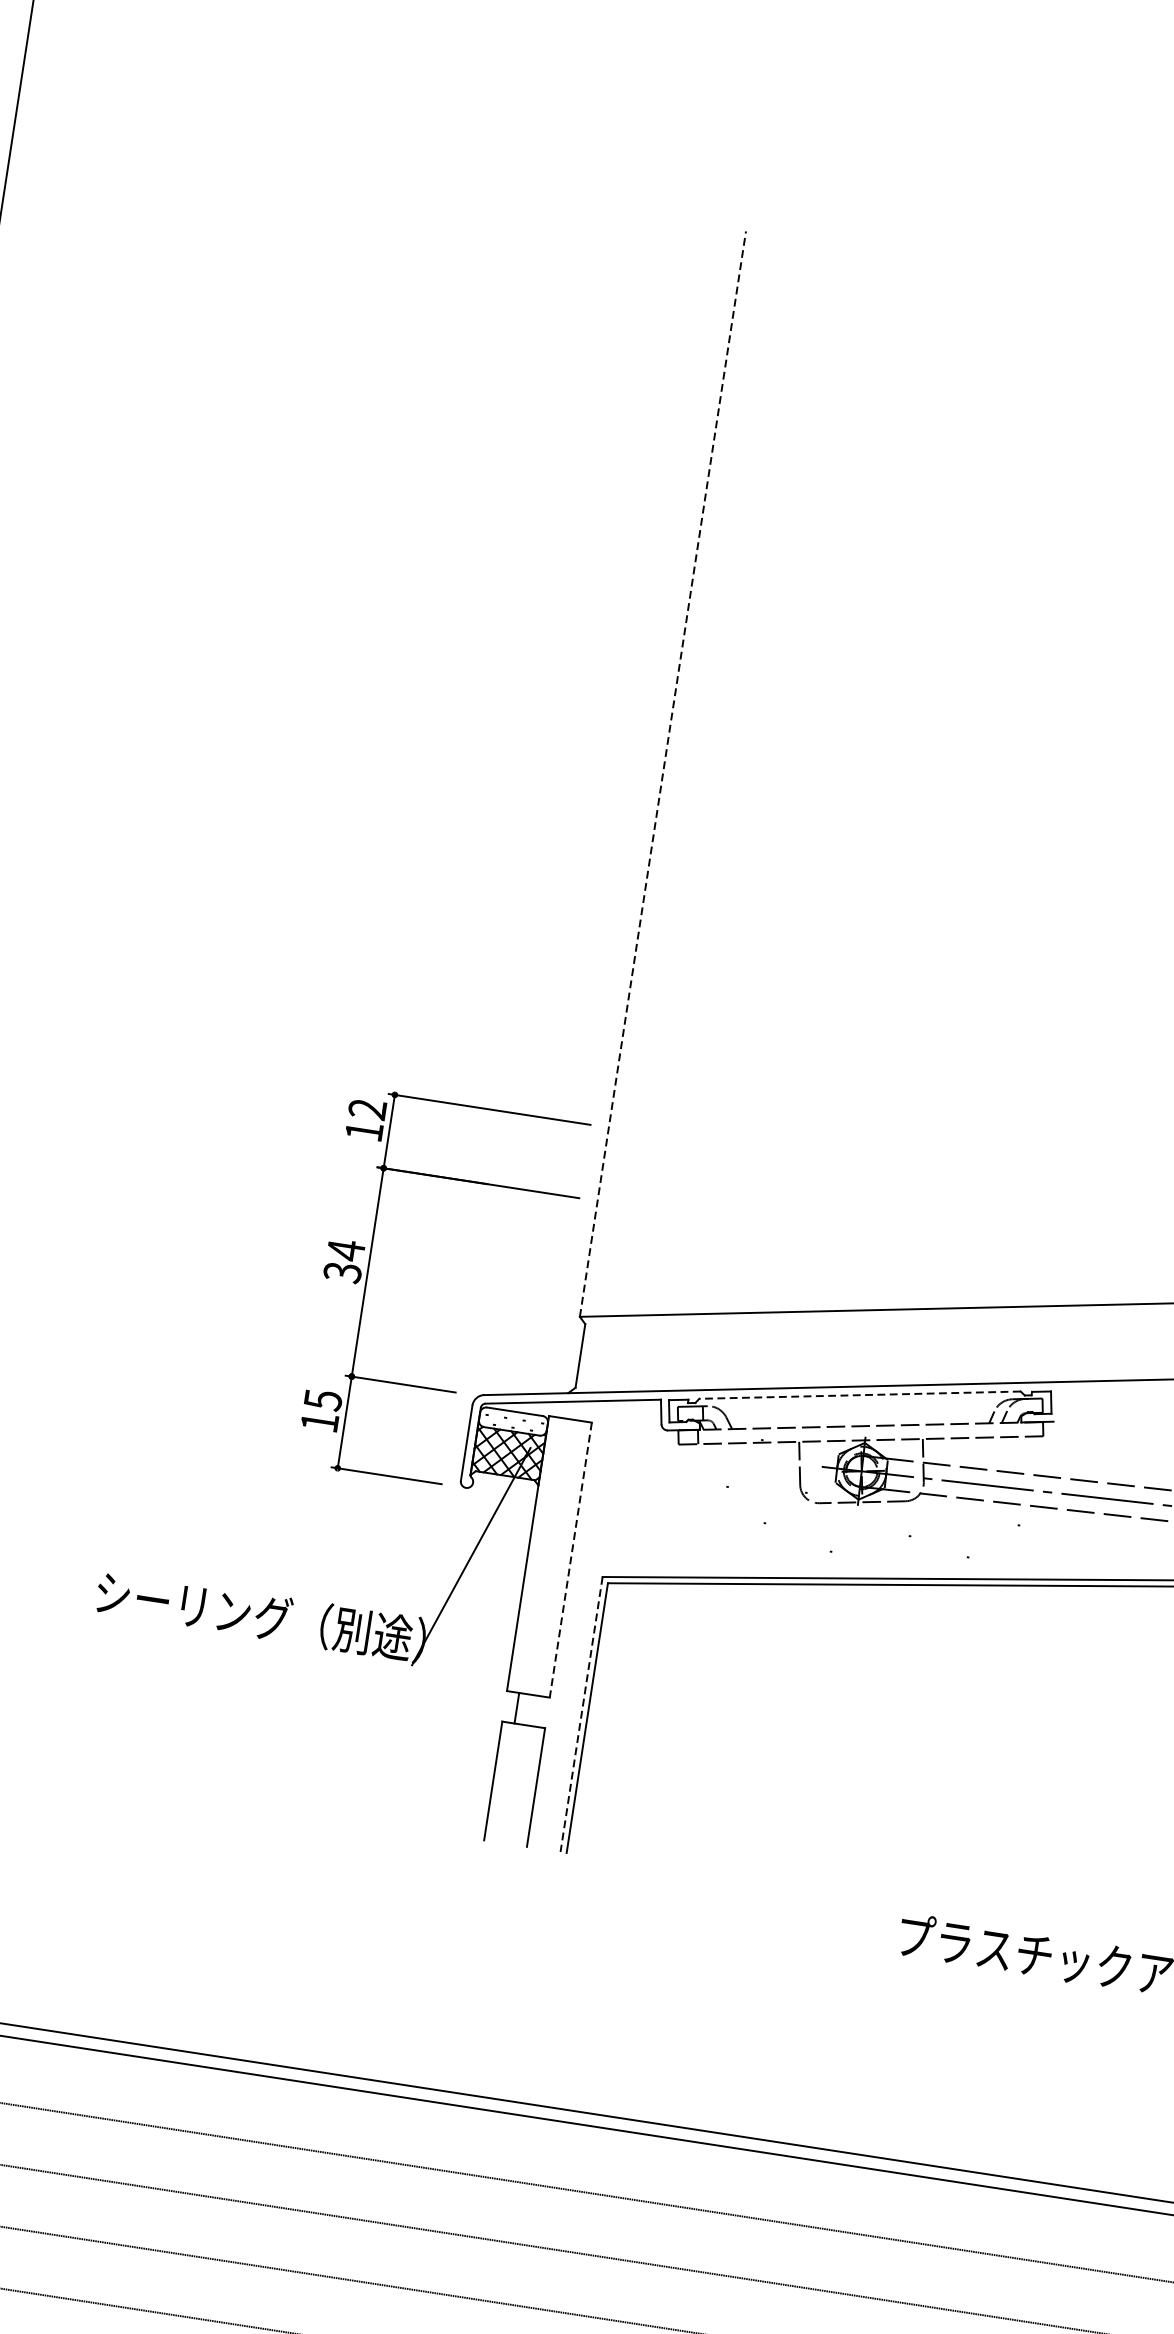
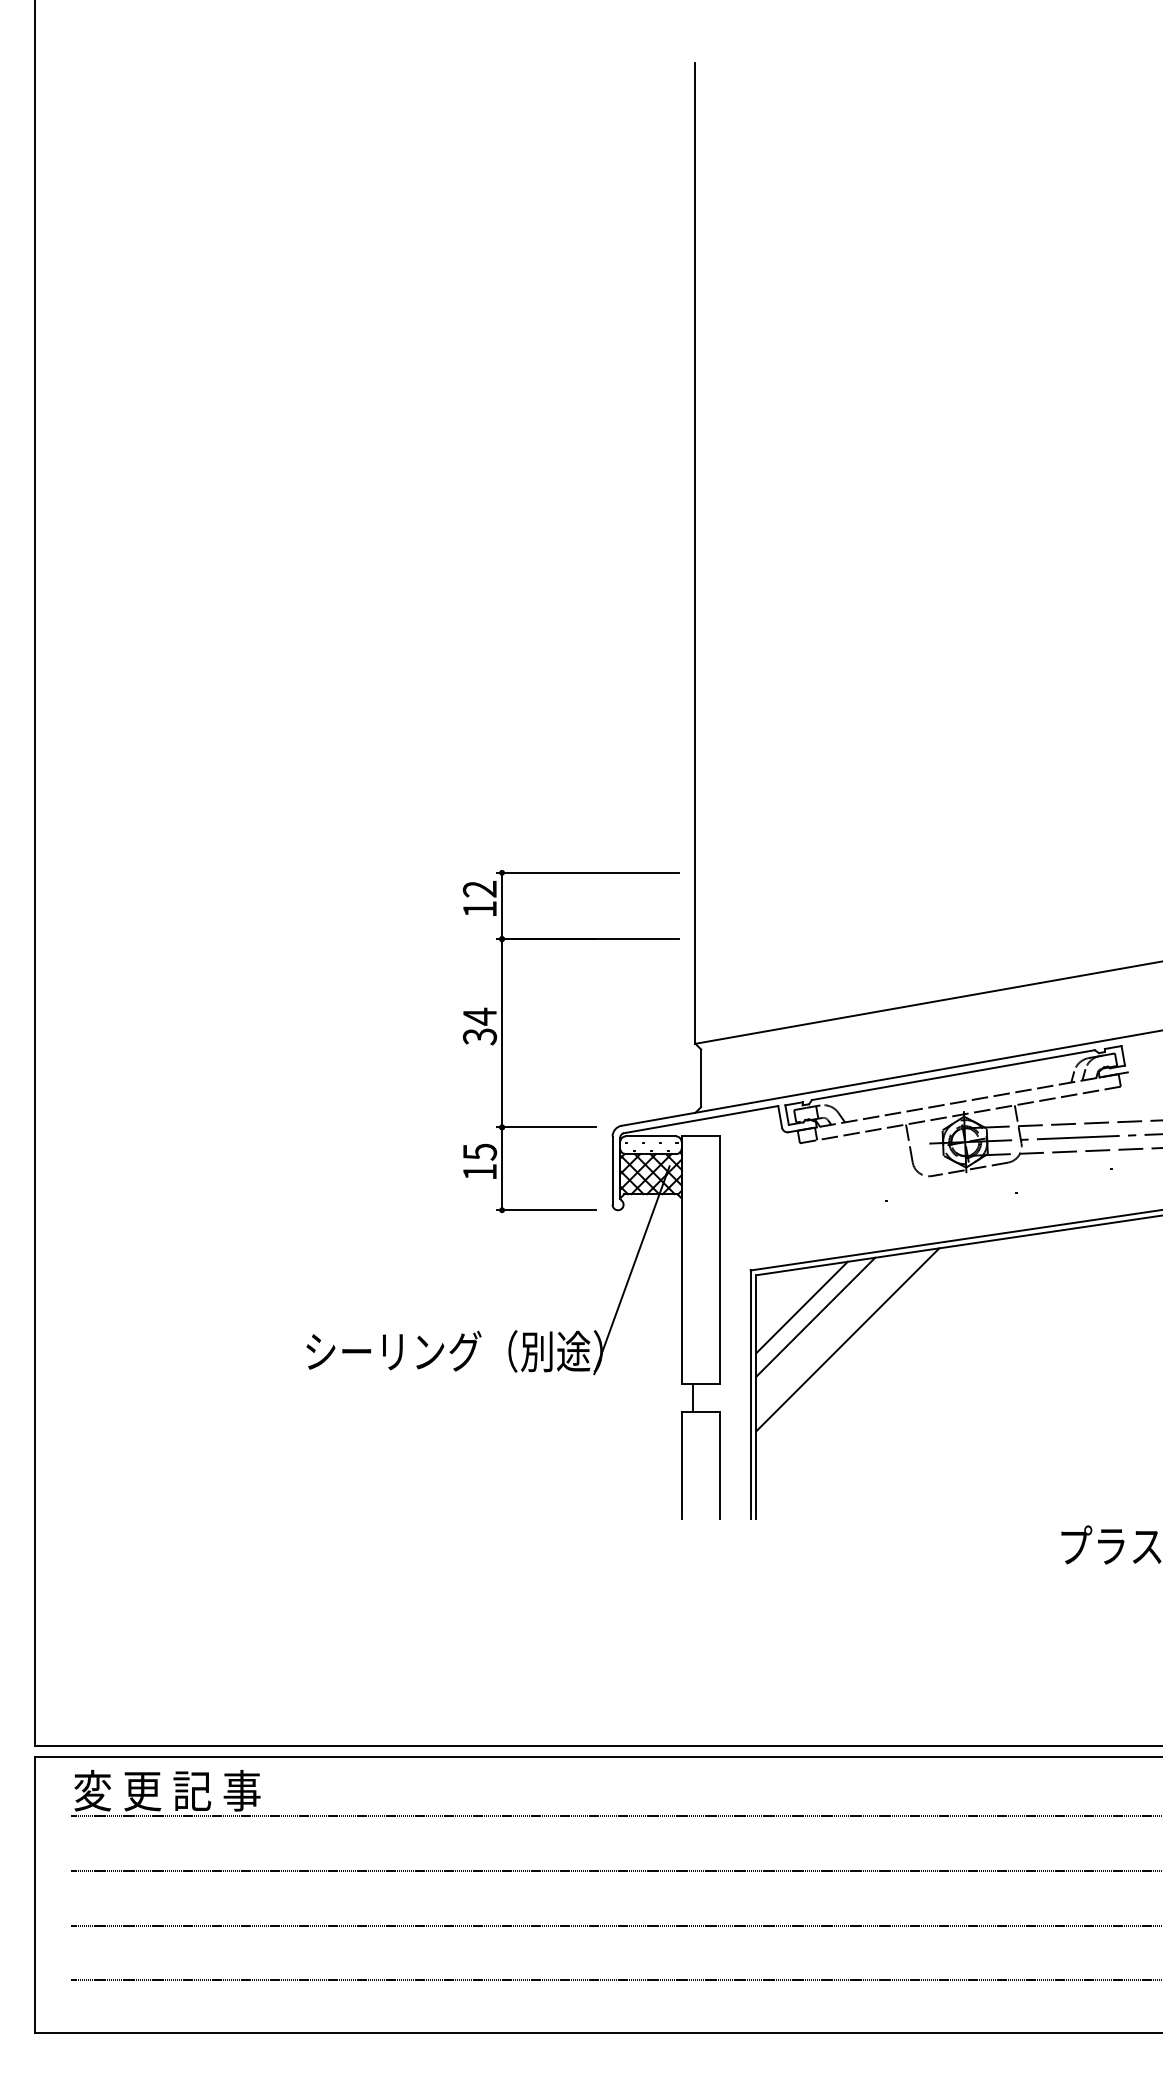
line: (663, 773) -> (695, 552), dashed -> solid
line: (860, 1395) -> (953, 1075), dashed -> solid
line: (570, 1560) -> (720, 1260), dashed -> solid
line: (652, 1626) -> (801, 1307), added
line: (666, 1638) -> (815, 1316), added
line: (698, 1669) -> (847, 1339), added
line: (581, 1715) -> (750, 1395), dashed -> solid

